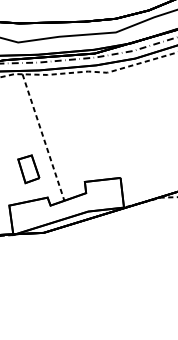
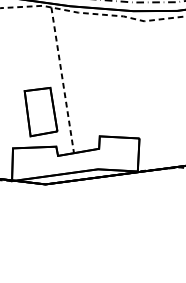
part: (28, 169) -> (40, 112), size x1.67

